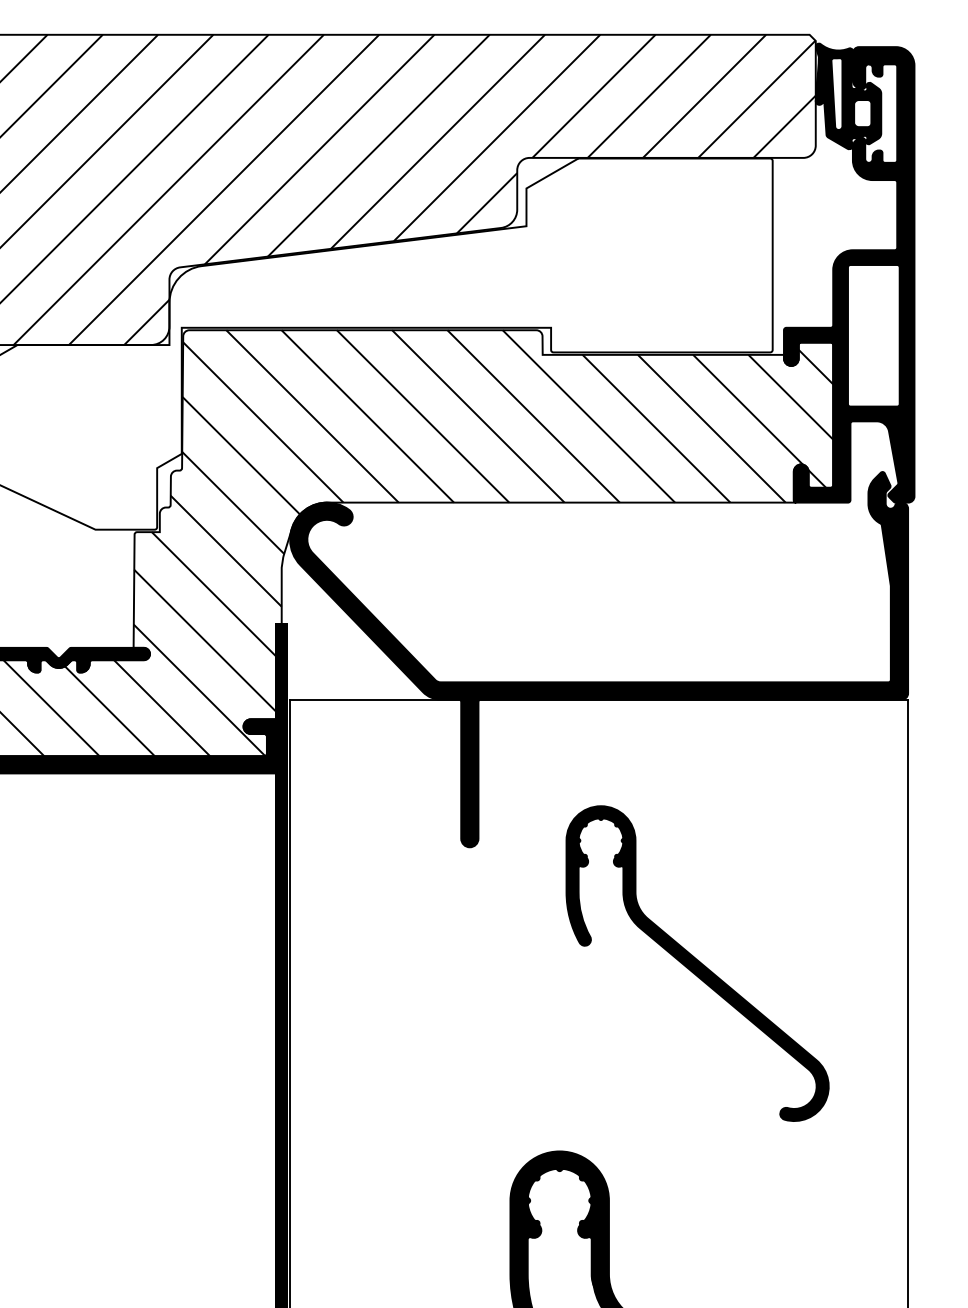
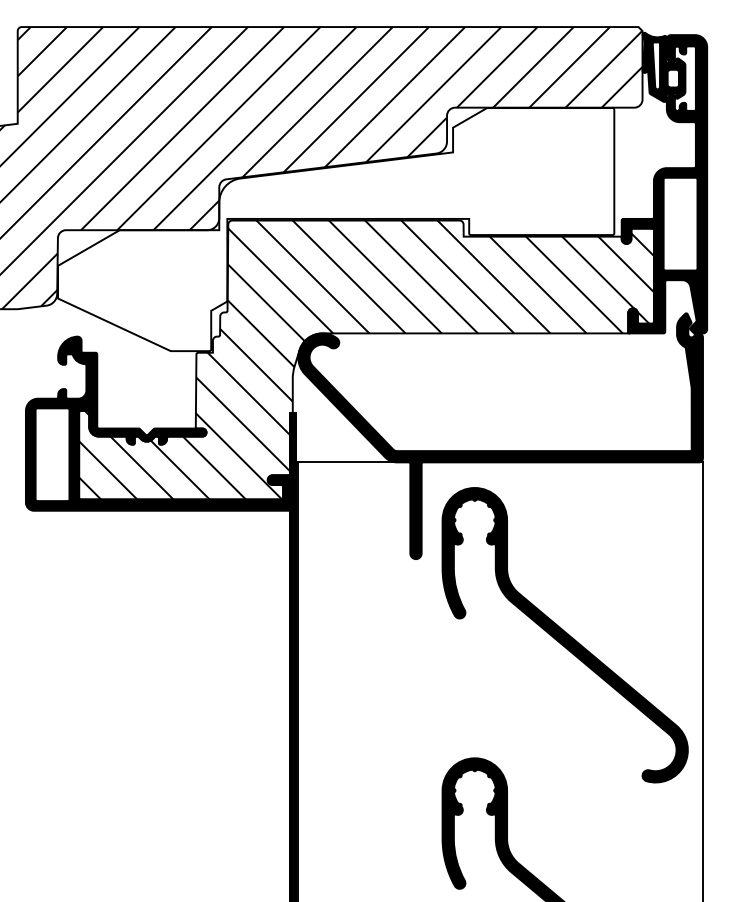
part: (696, 963) -> (564, 635), size x1.43

